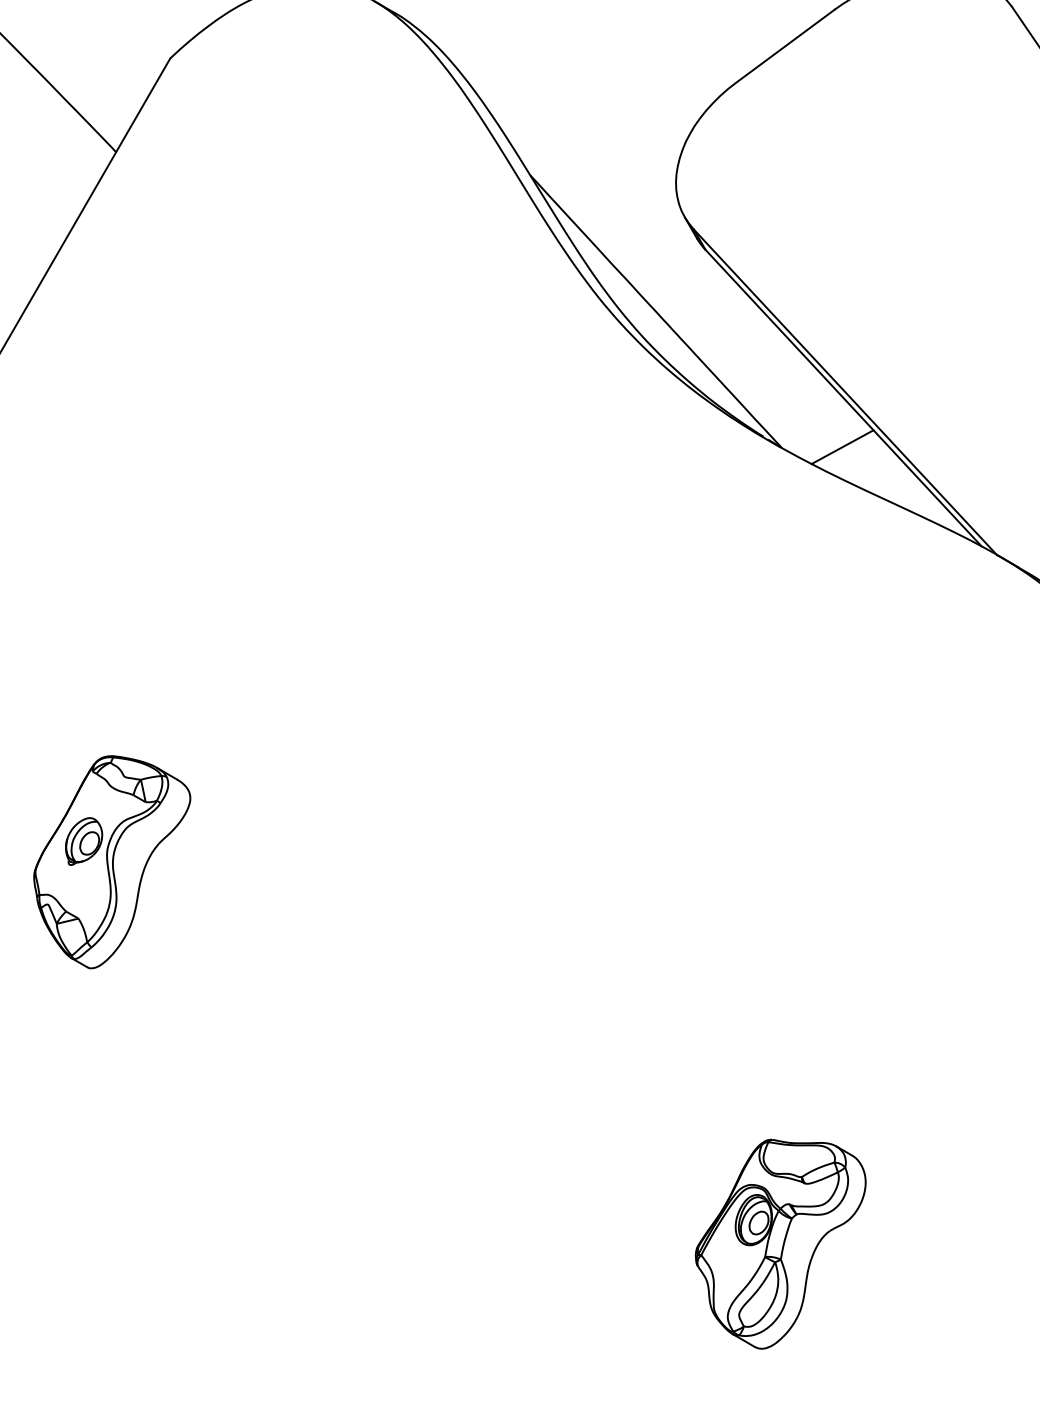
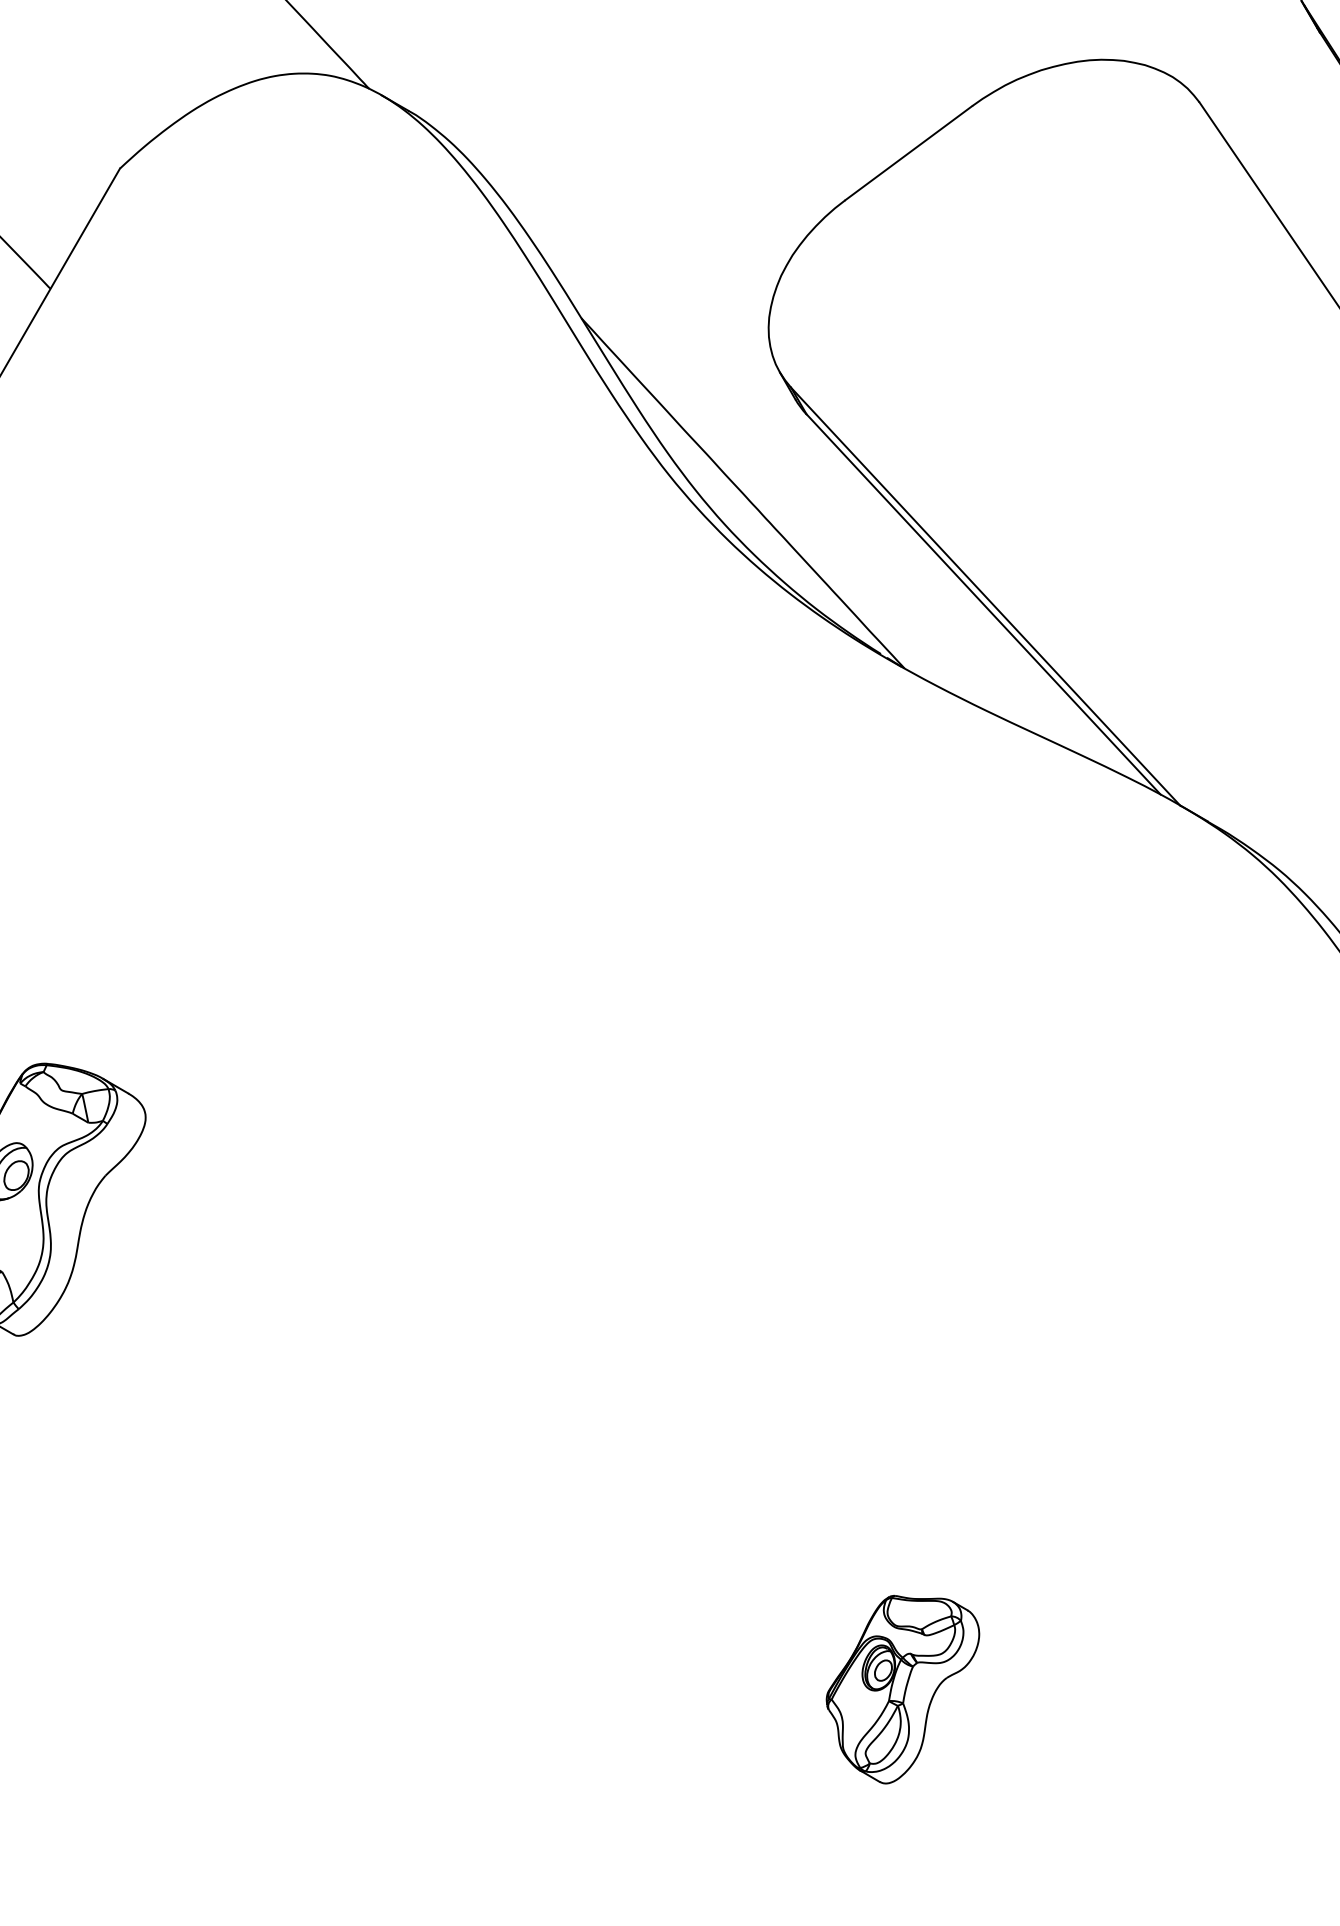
line: (842, 447) -> (982, 667), removed
part: (780, 1244) -> (902, 1689), size x0.7

